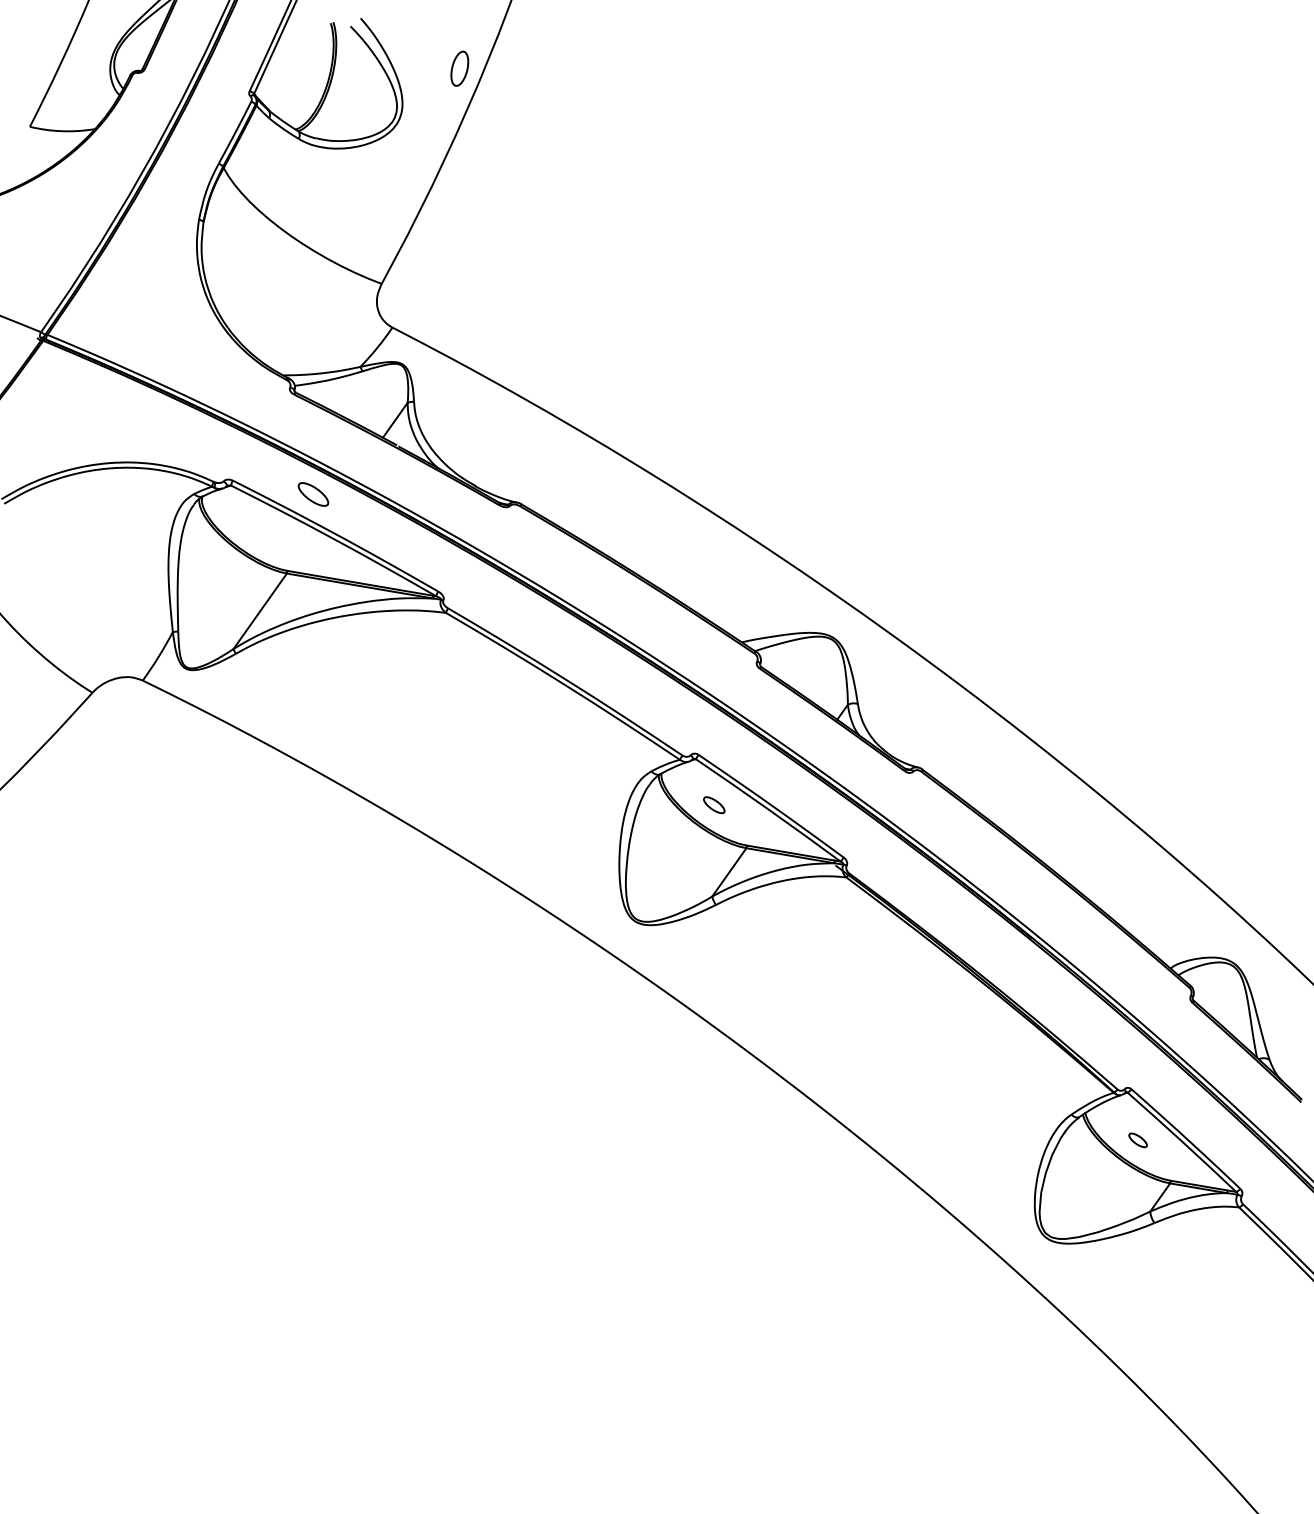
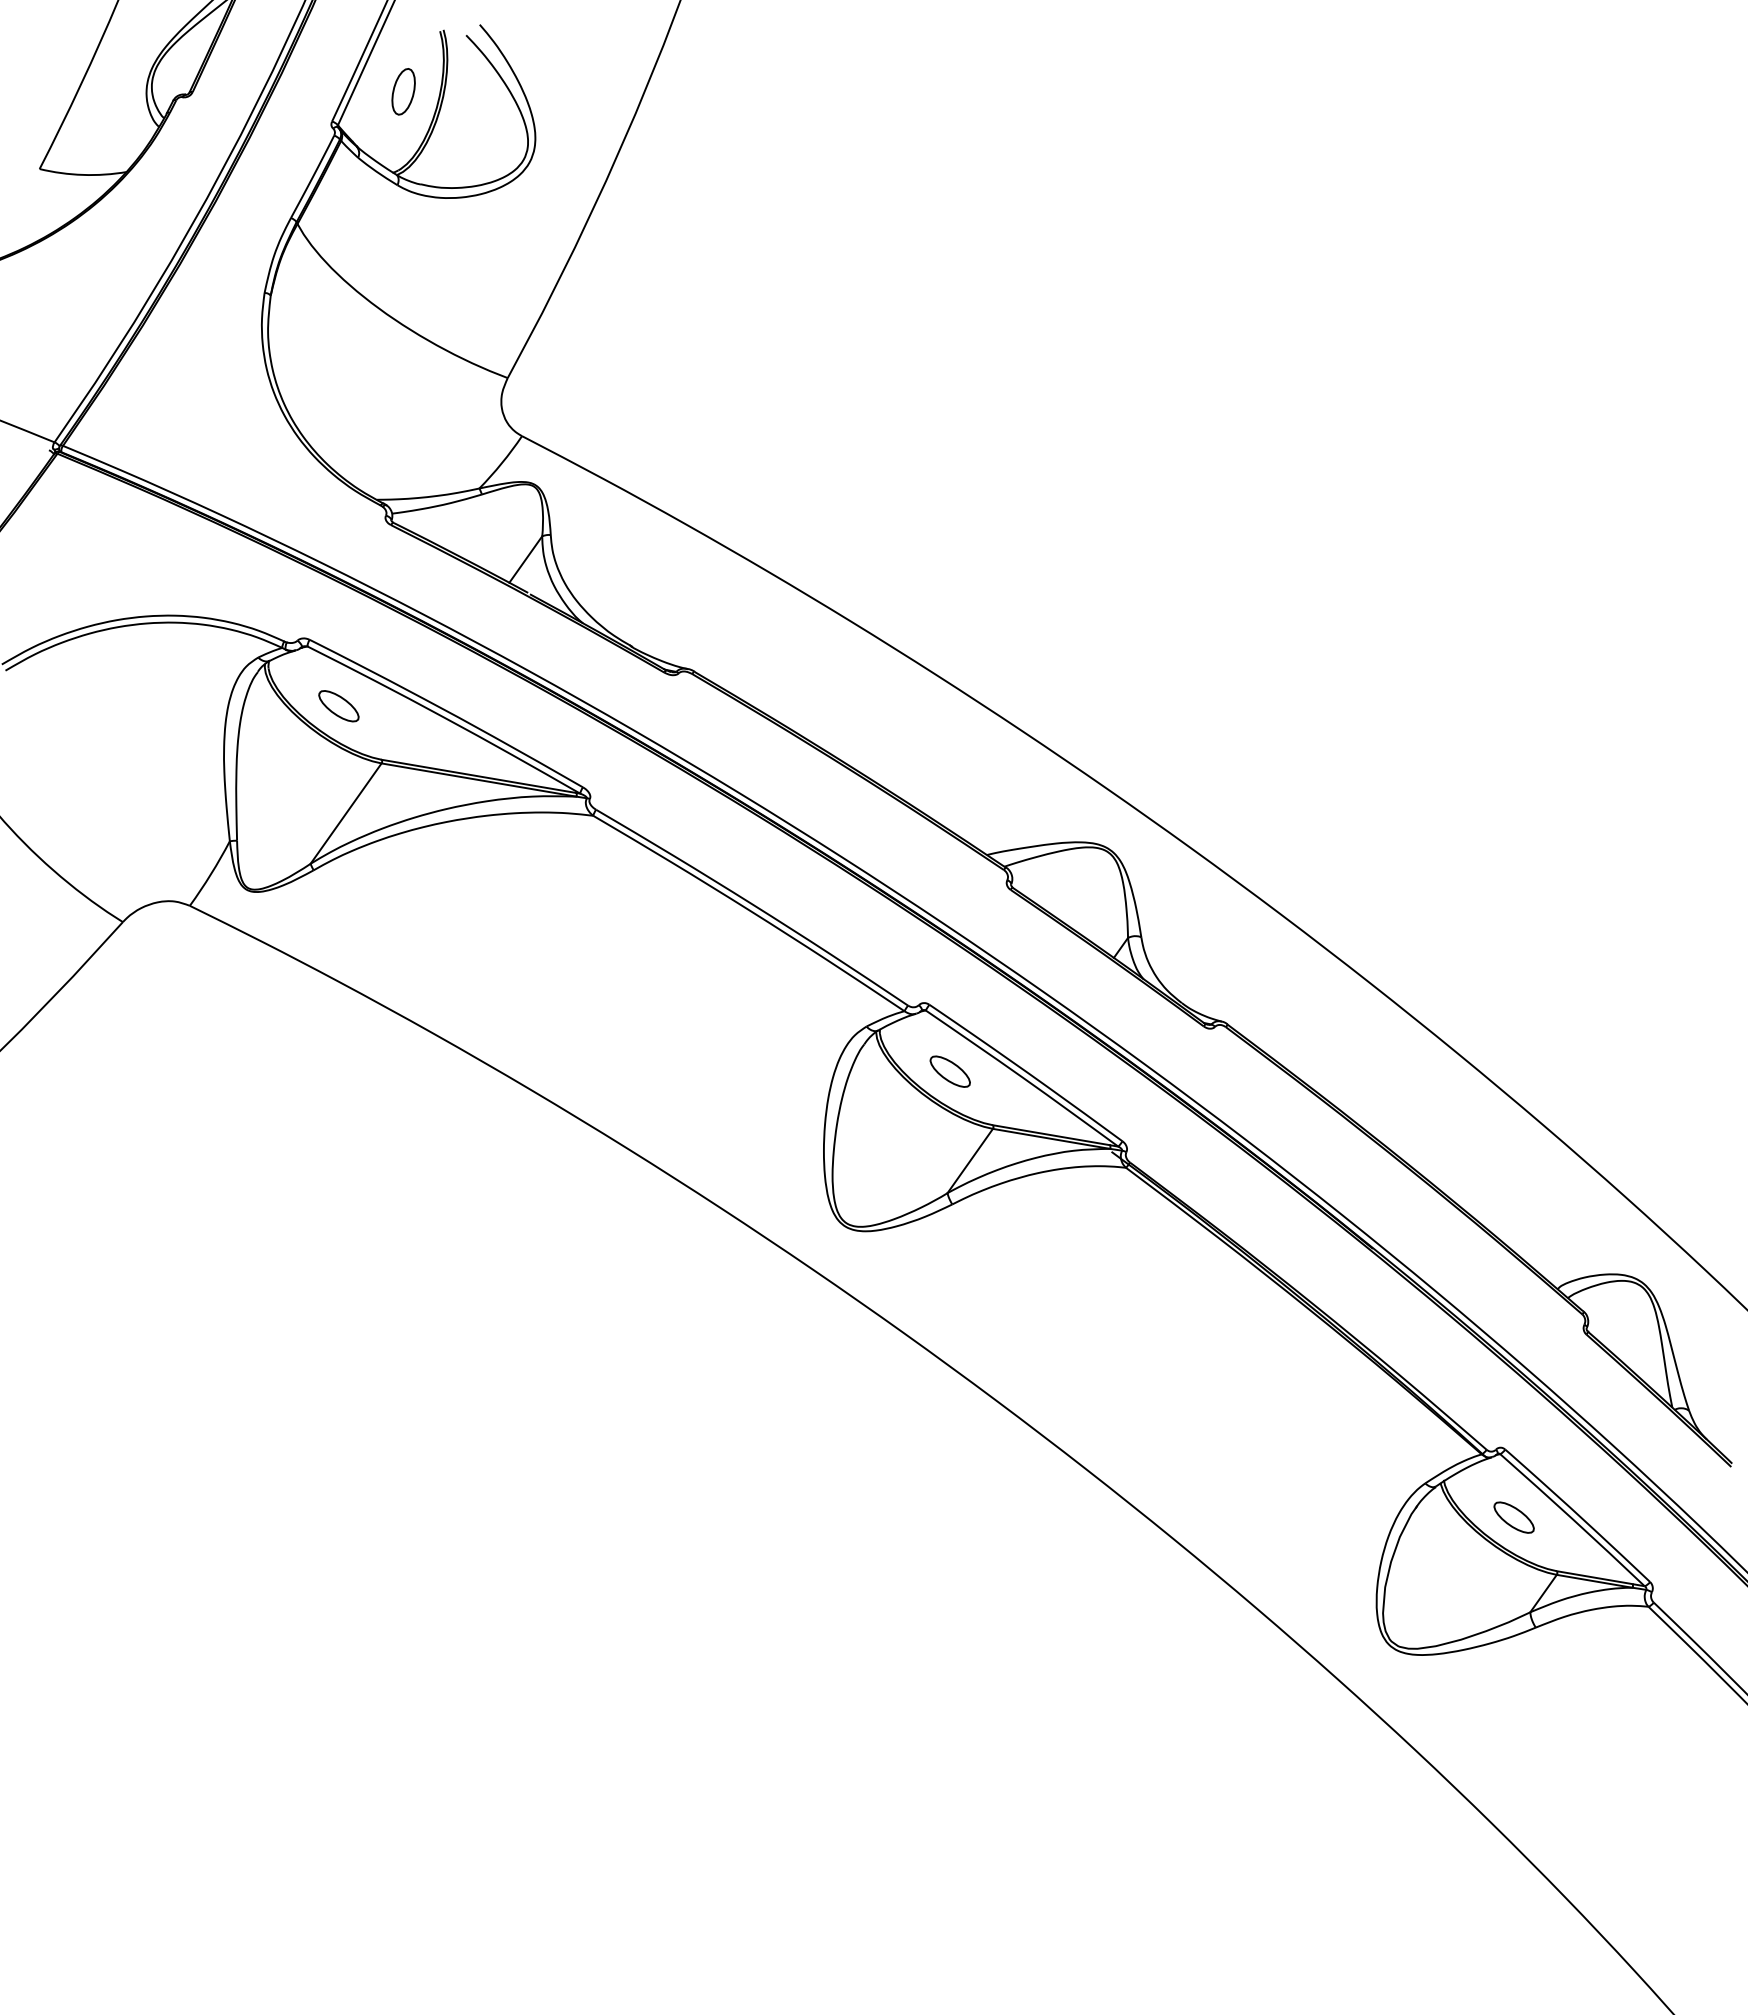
part: (459, 68) -> (403, 91), moved
part: (313, 494) -> (338, 706), moved
part: (713, 805) -> (949, 1071), size x1.43
part: (1137, 1140) -> (1513, 1517), size x1.67

